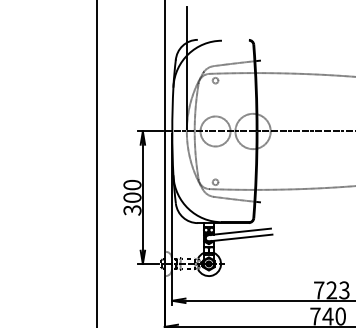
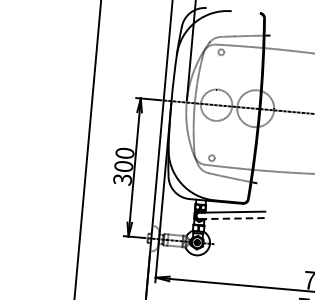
line: (240, 237) -> (232, 218), solid -> dashed

